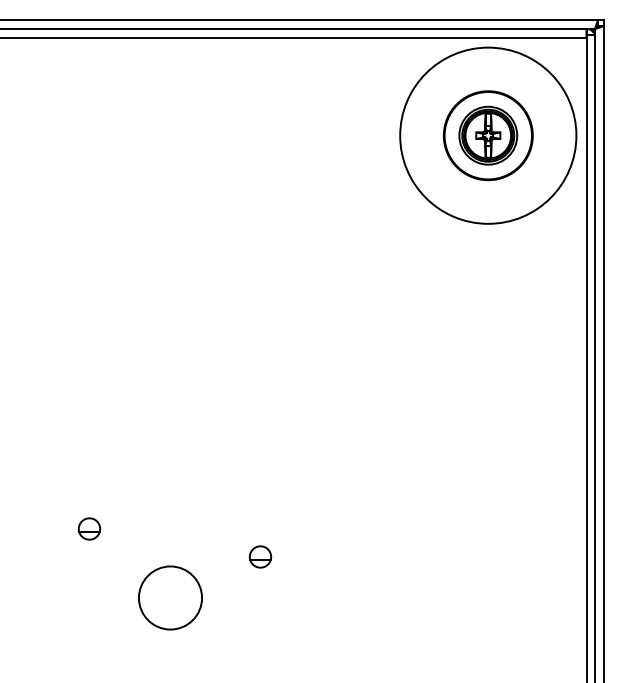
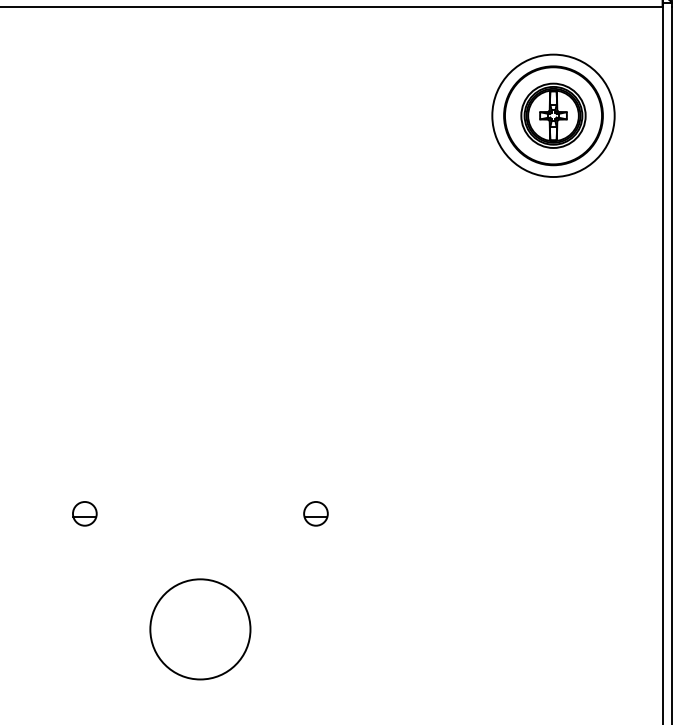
circle: (488, 135) -> (553, 115), size x0.62
part: (89, 528) -> (84, 513), moved
part: (260, 556) -> (315, 513), moved
circle: (170, 597) -> (200, 628), size x1.43

